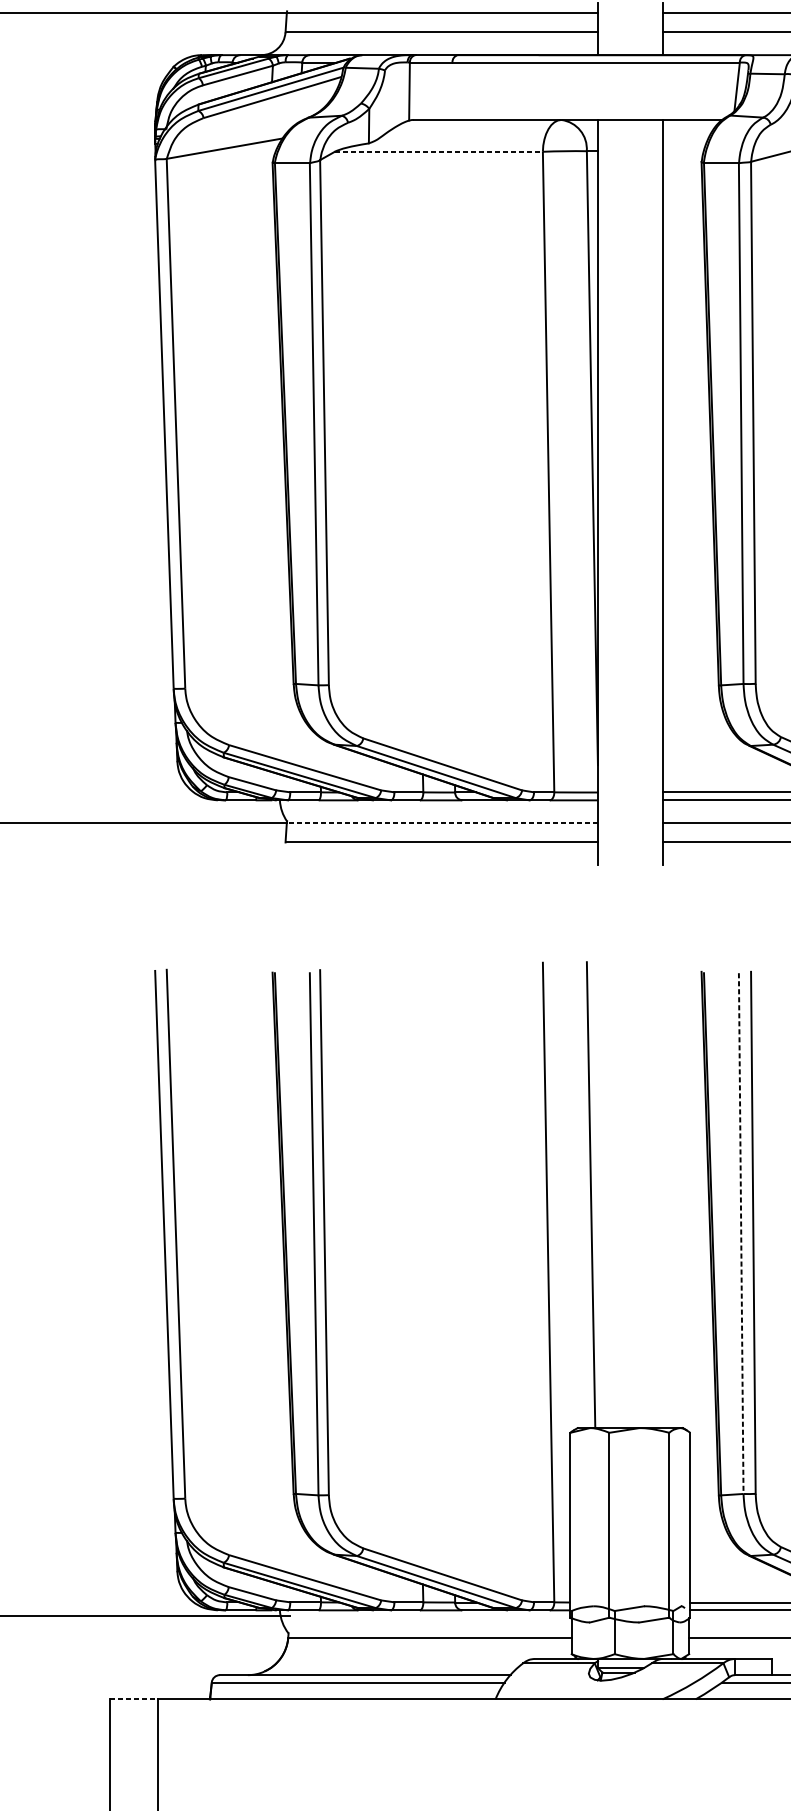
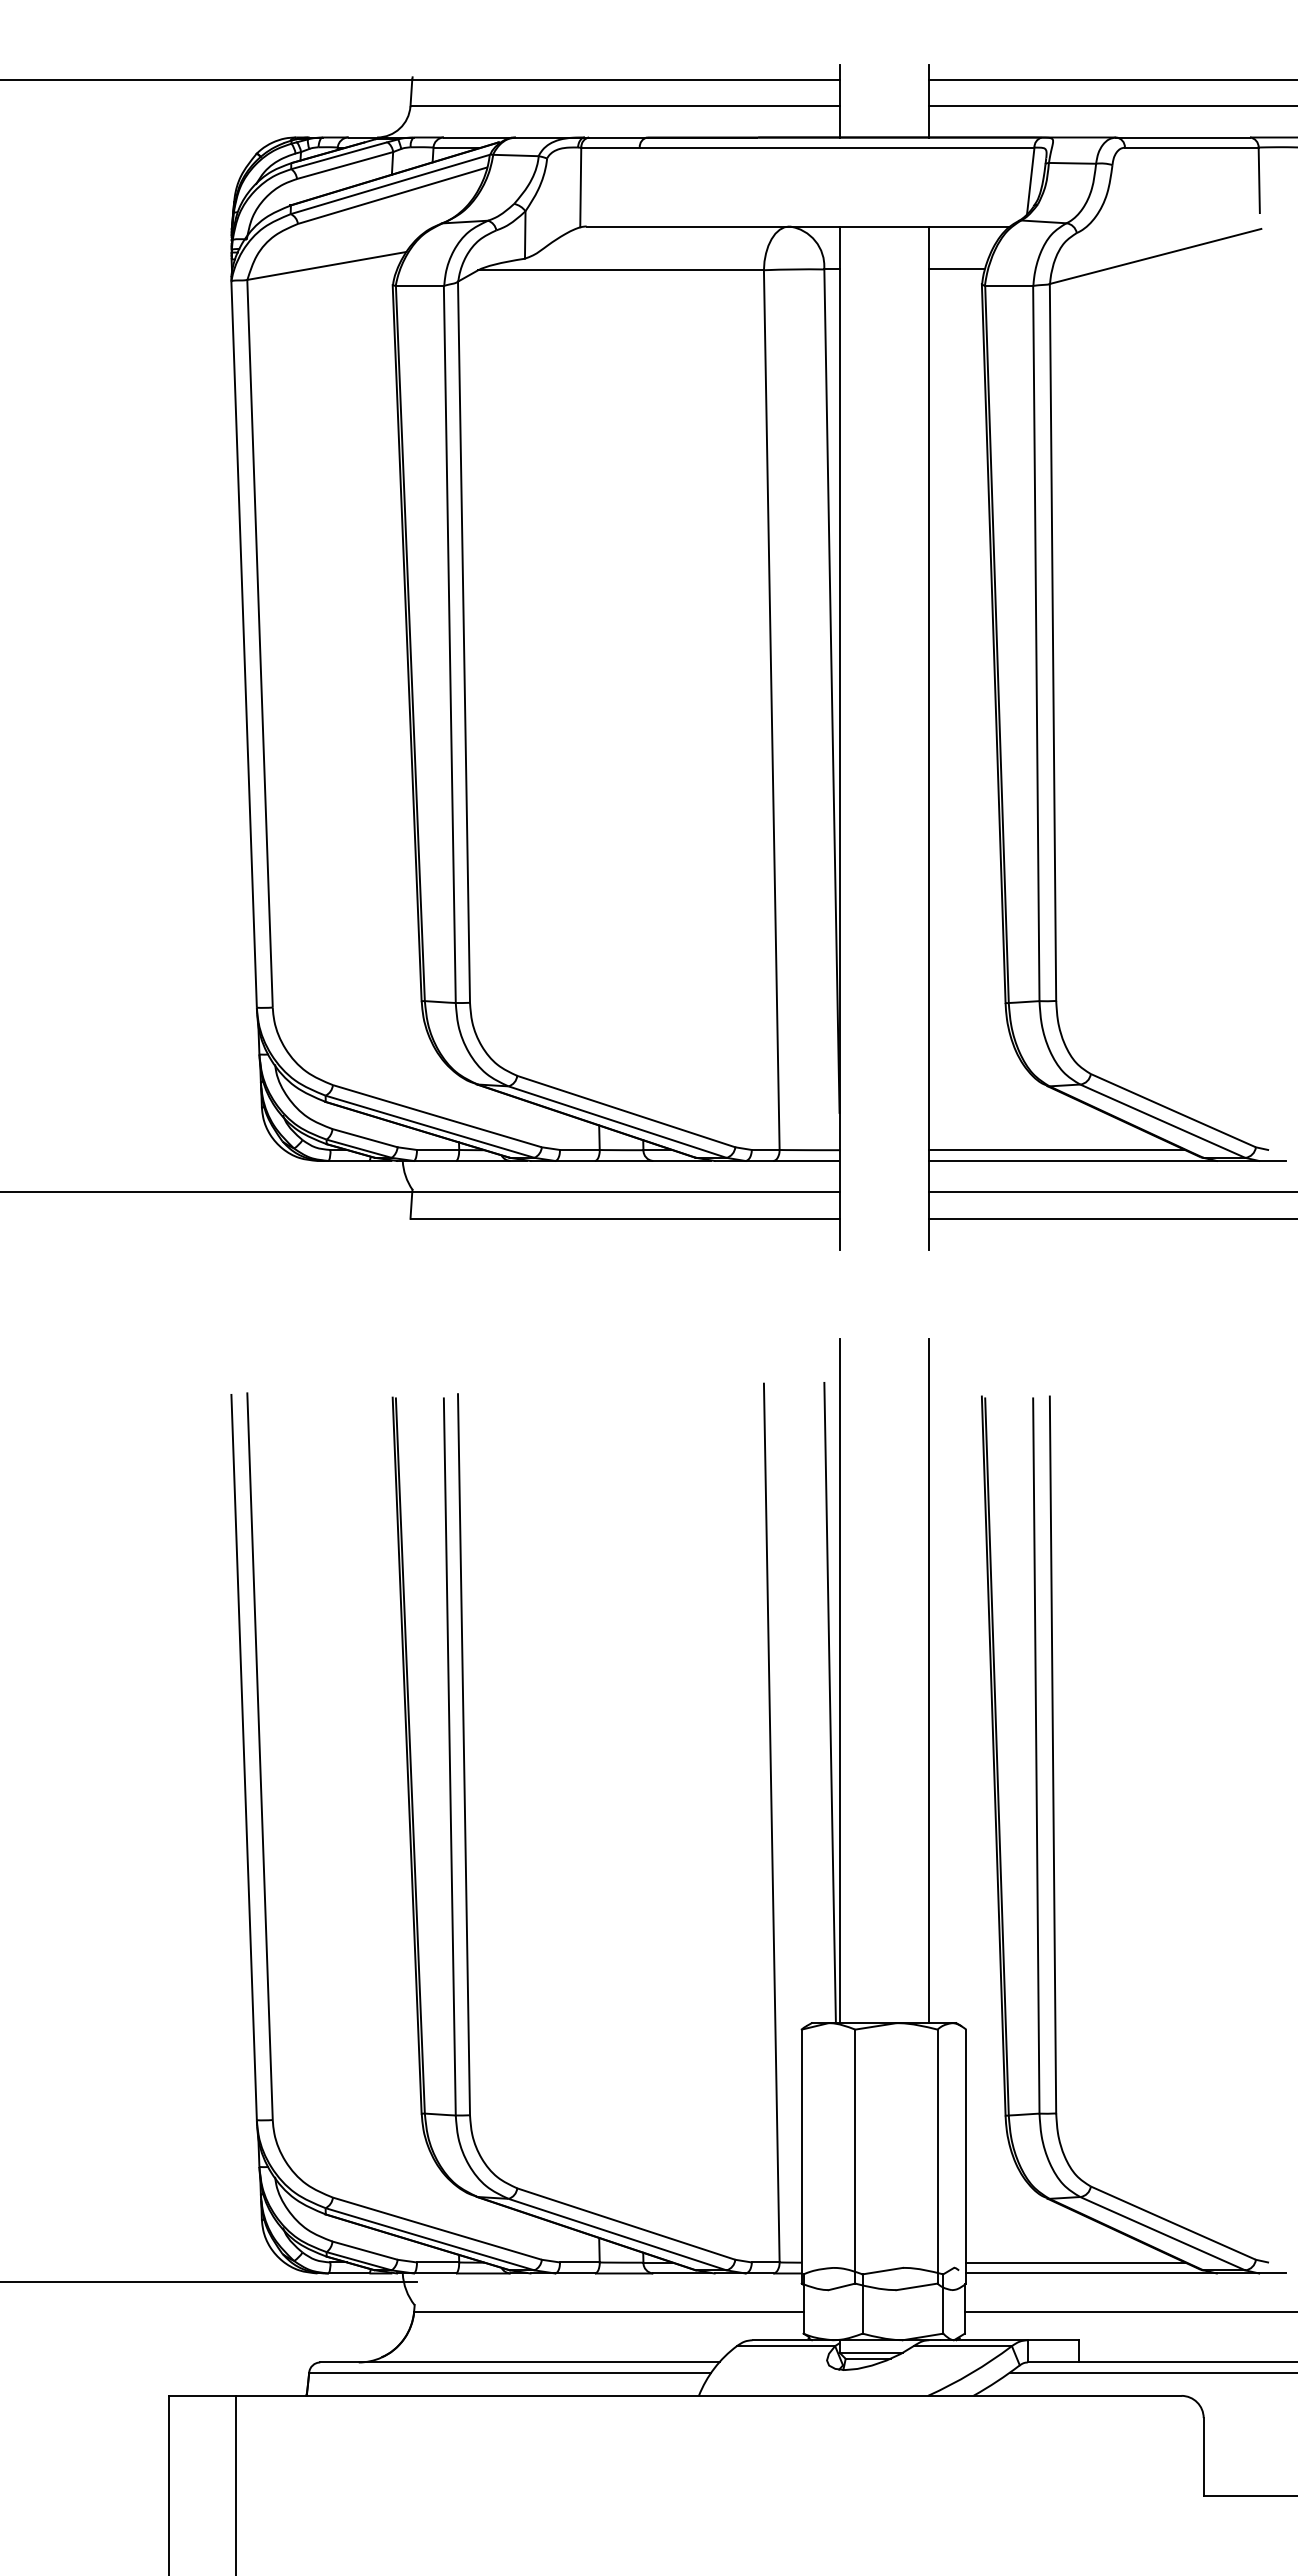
line: (439, 151) -> (621, 270), dashed -> solid
line: (683, 151) -> (956, 269), added
line: (442, 823) -> (625, 1192), dashed -> solid
line: (597, 1178) -> (839, 1680), added
line: (662, 1178) -> (928, 1680), added
line: (741, 1233) -> (1036, 1756), dashed -> solid
line: (134, 1699) -> (202, 2395), dashed -> solid

